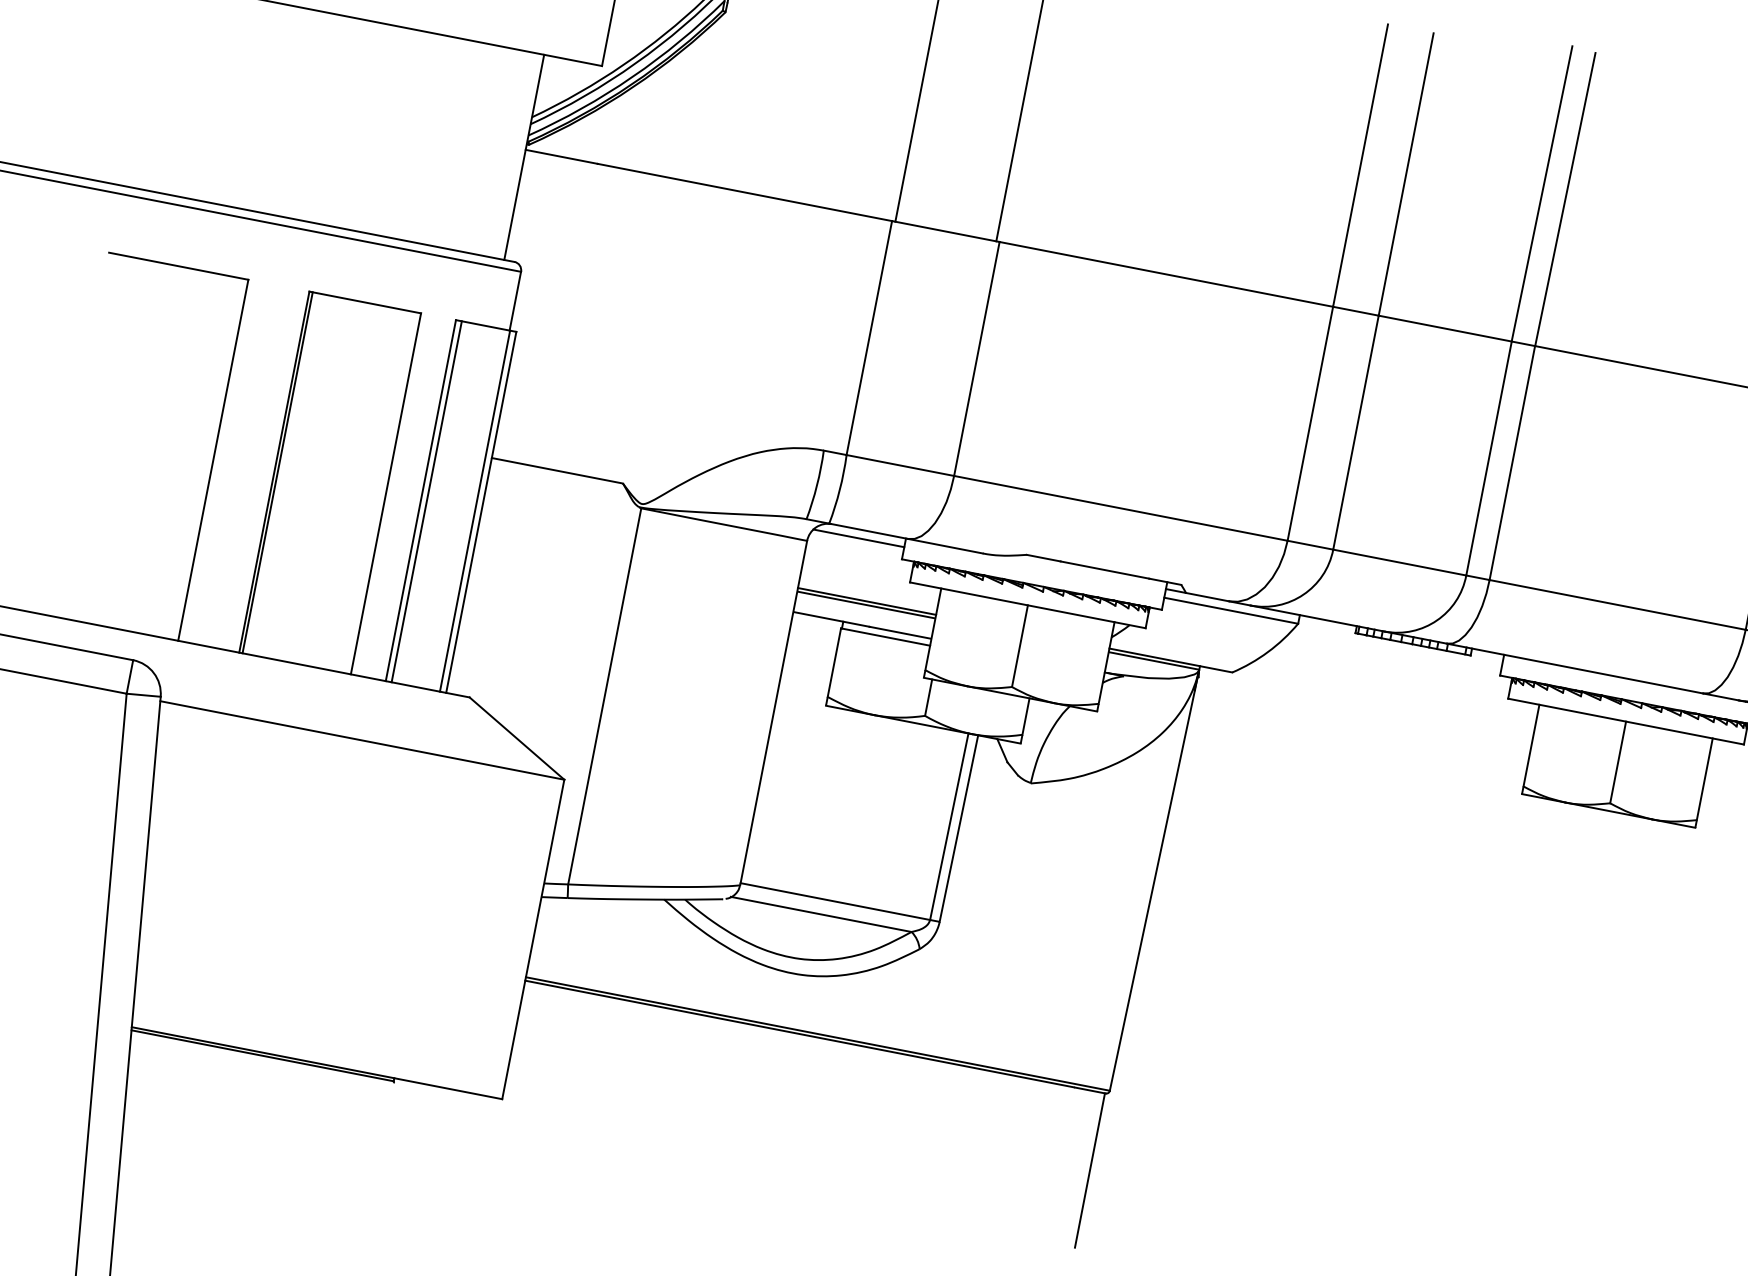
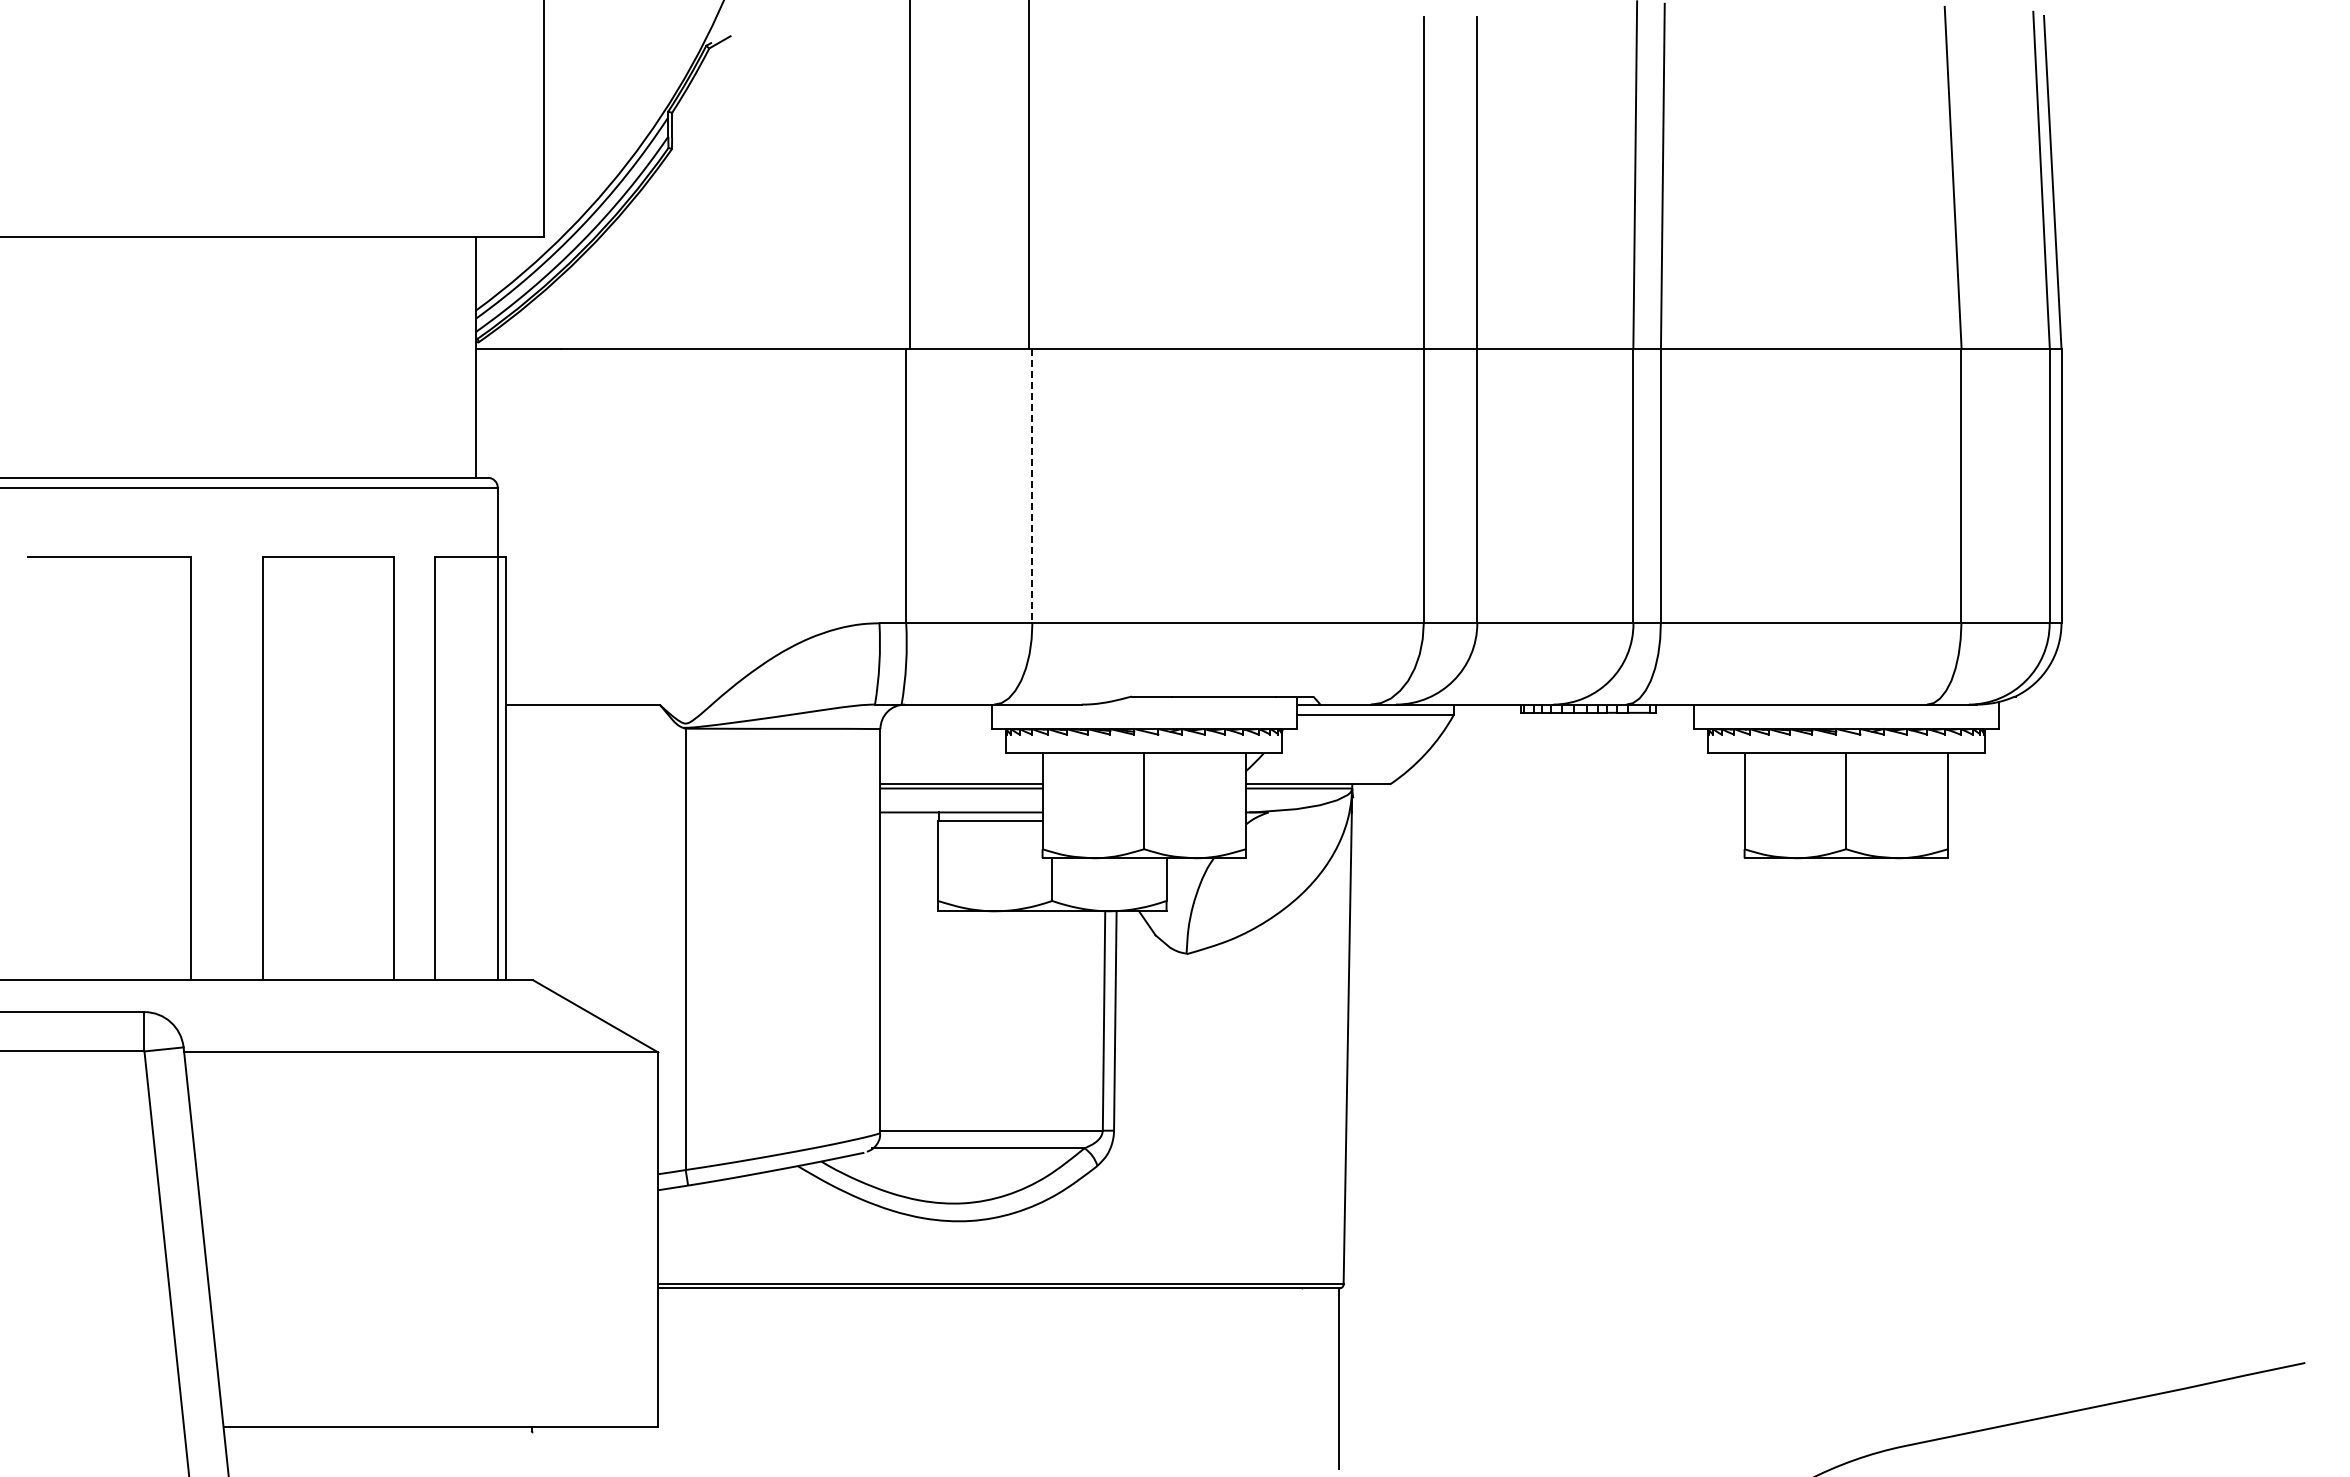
line: (976, 359) -> (1032, 486), solid -> dashed
line: (277, 472) -> (266, 768), removed
line: (426, 501) -> (441, 768), removed
line: (859, 538) -> (938, 714), removed
line: (262, 1056) -> (377, 1431), removed

